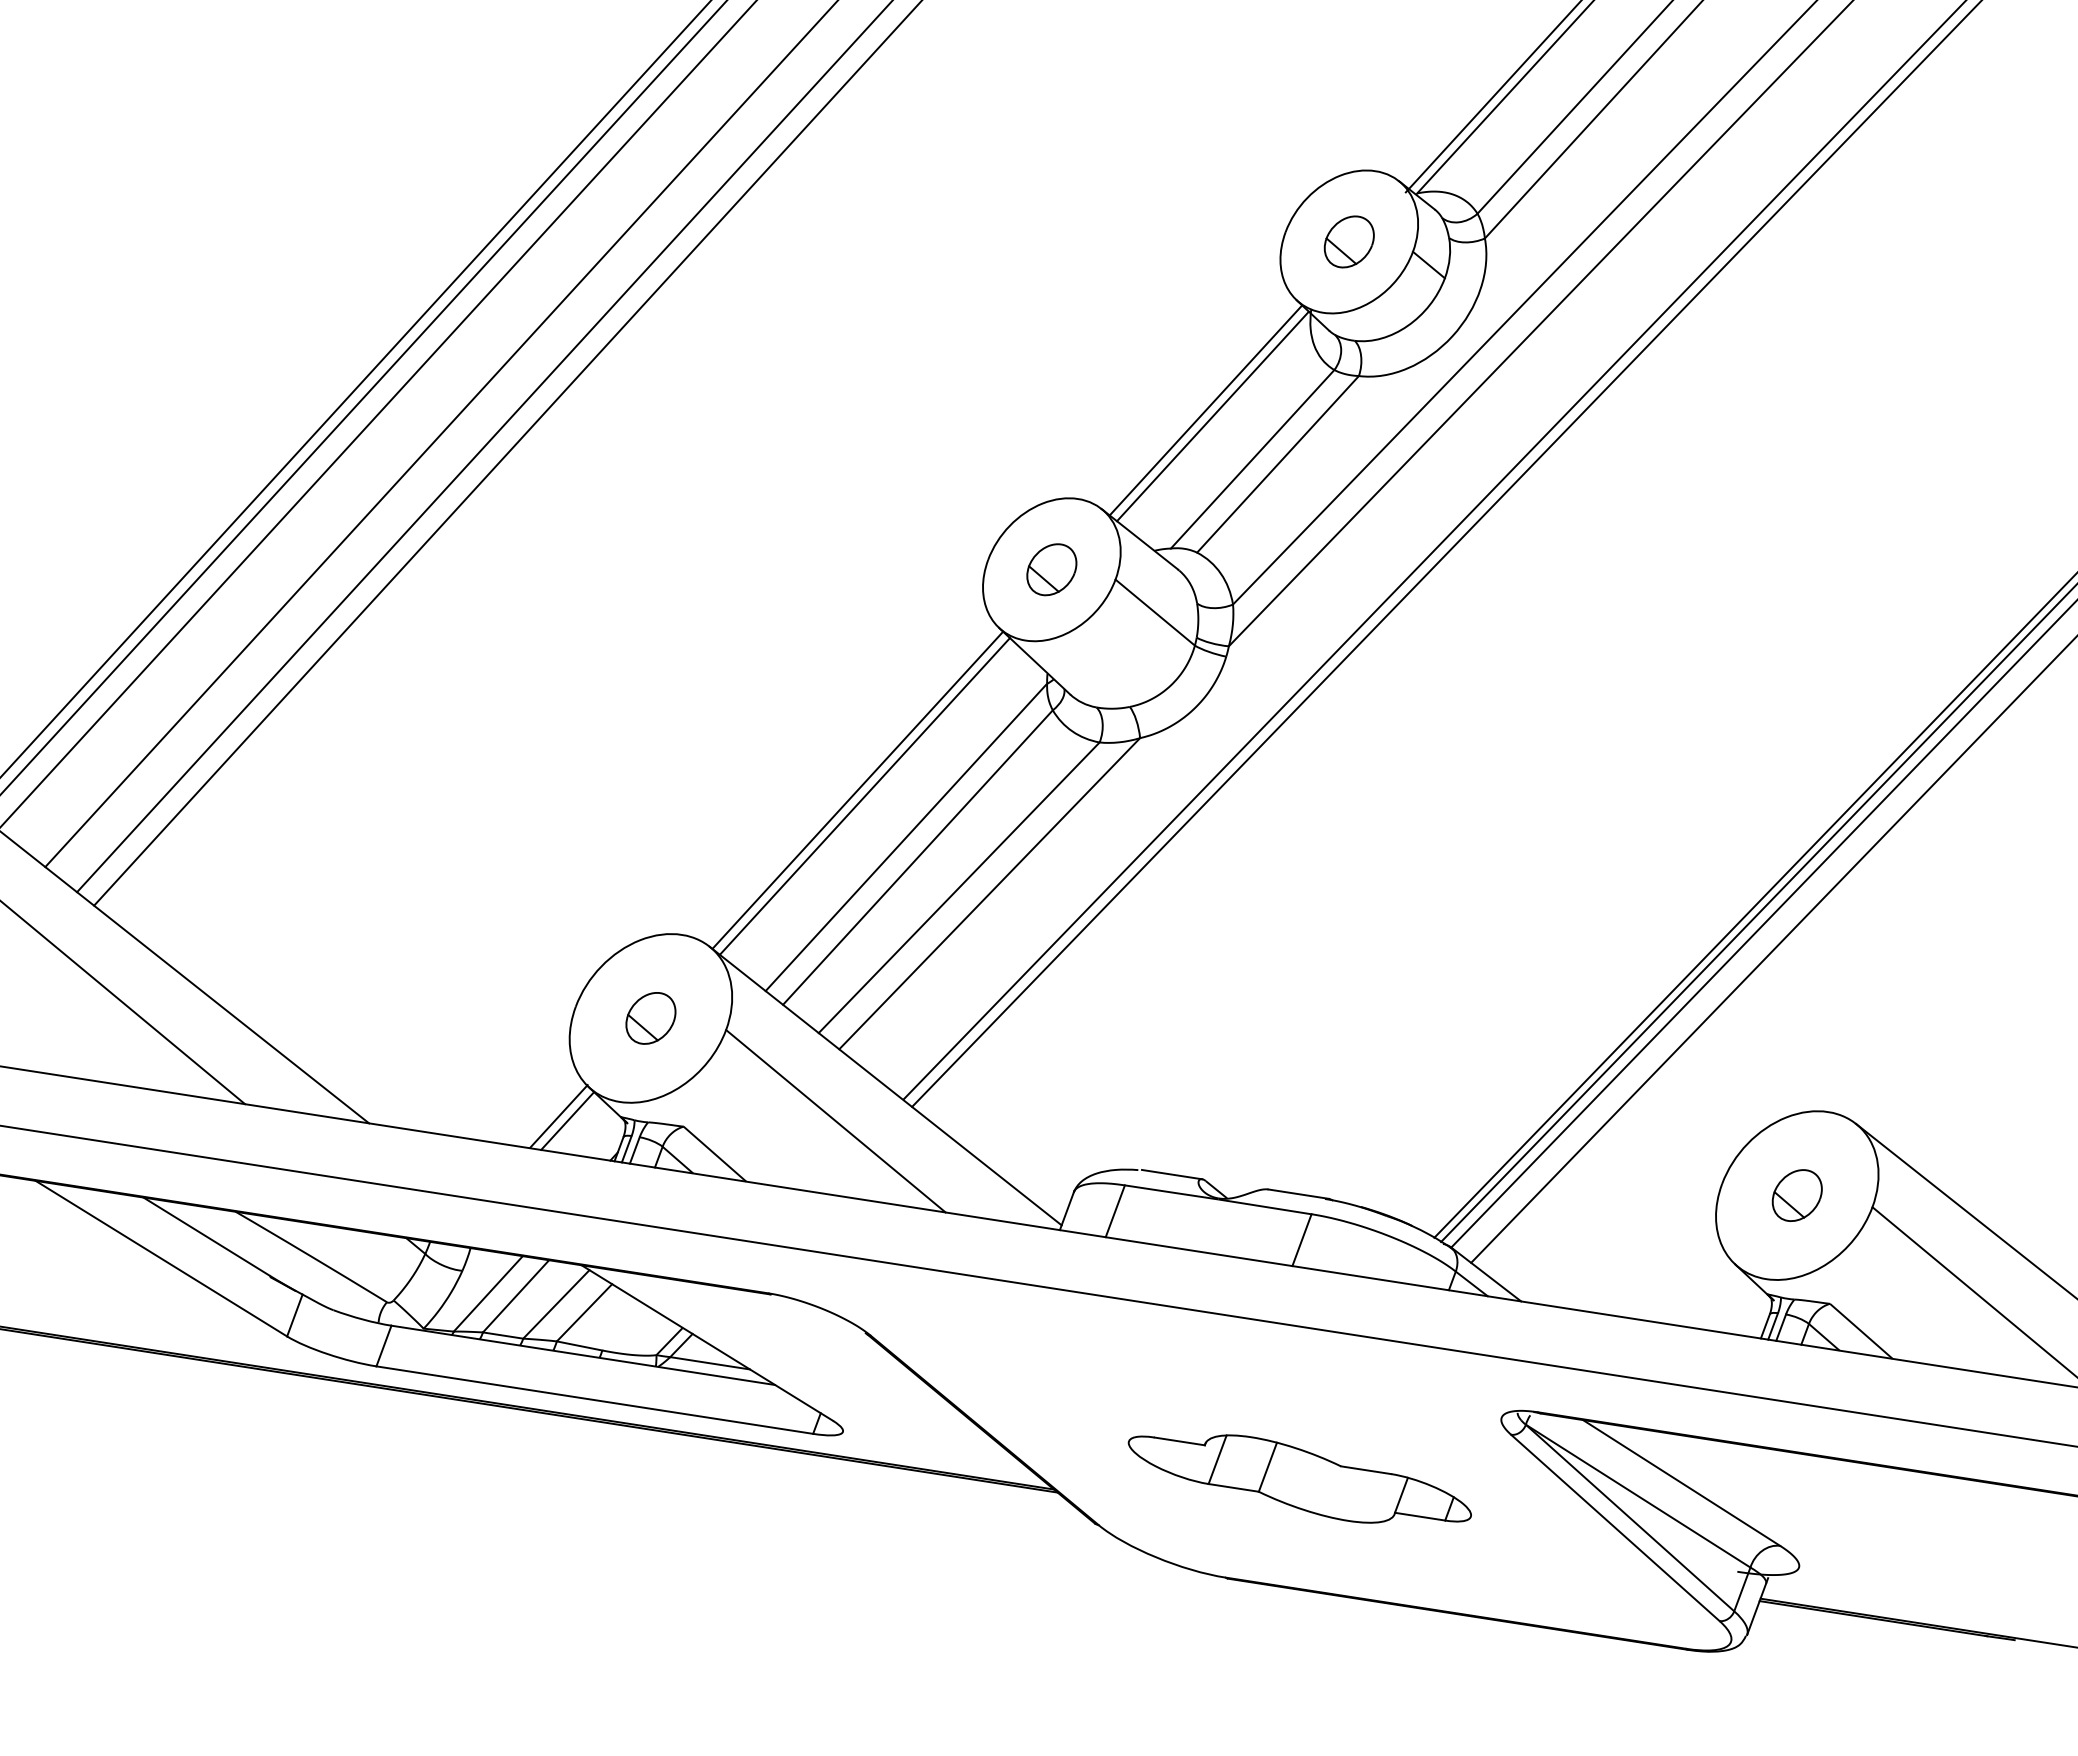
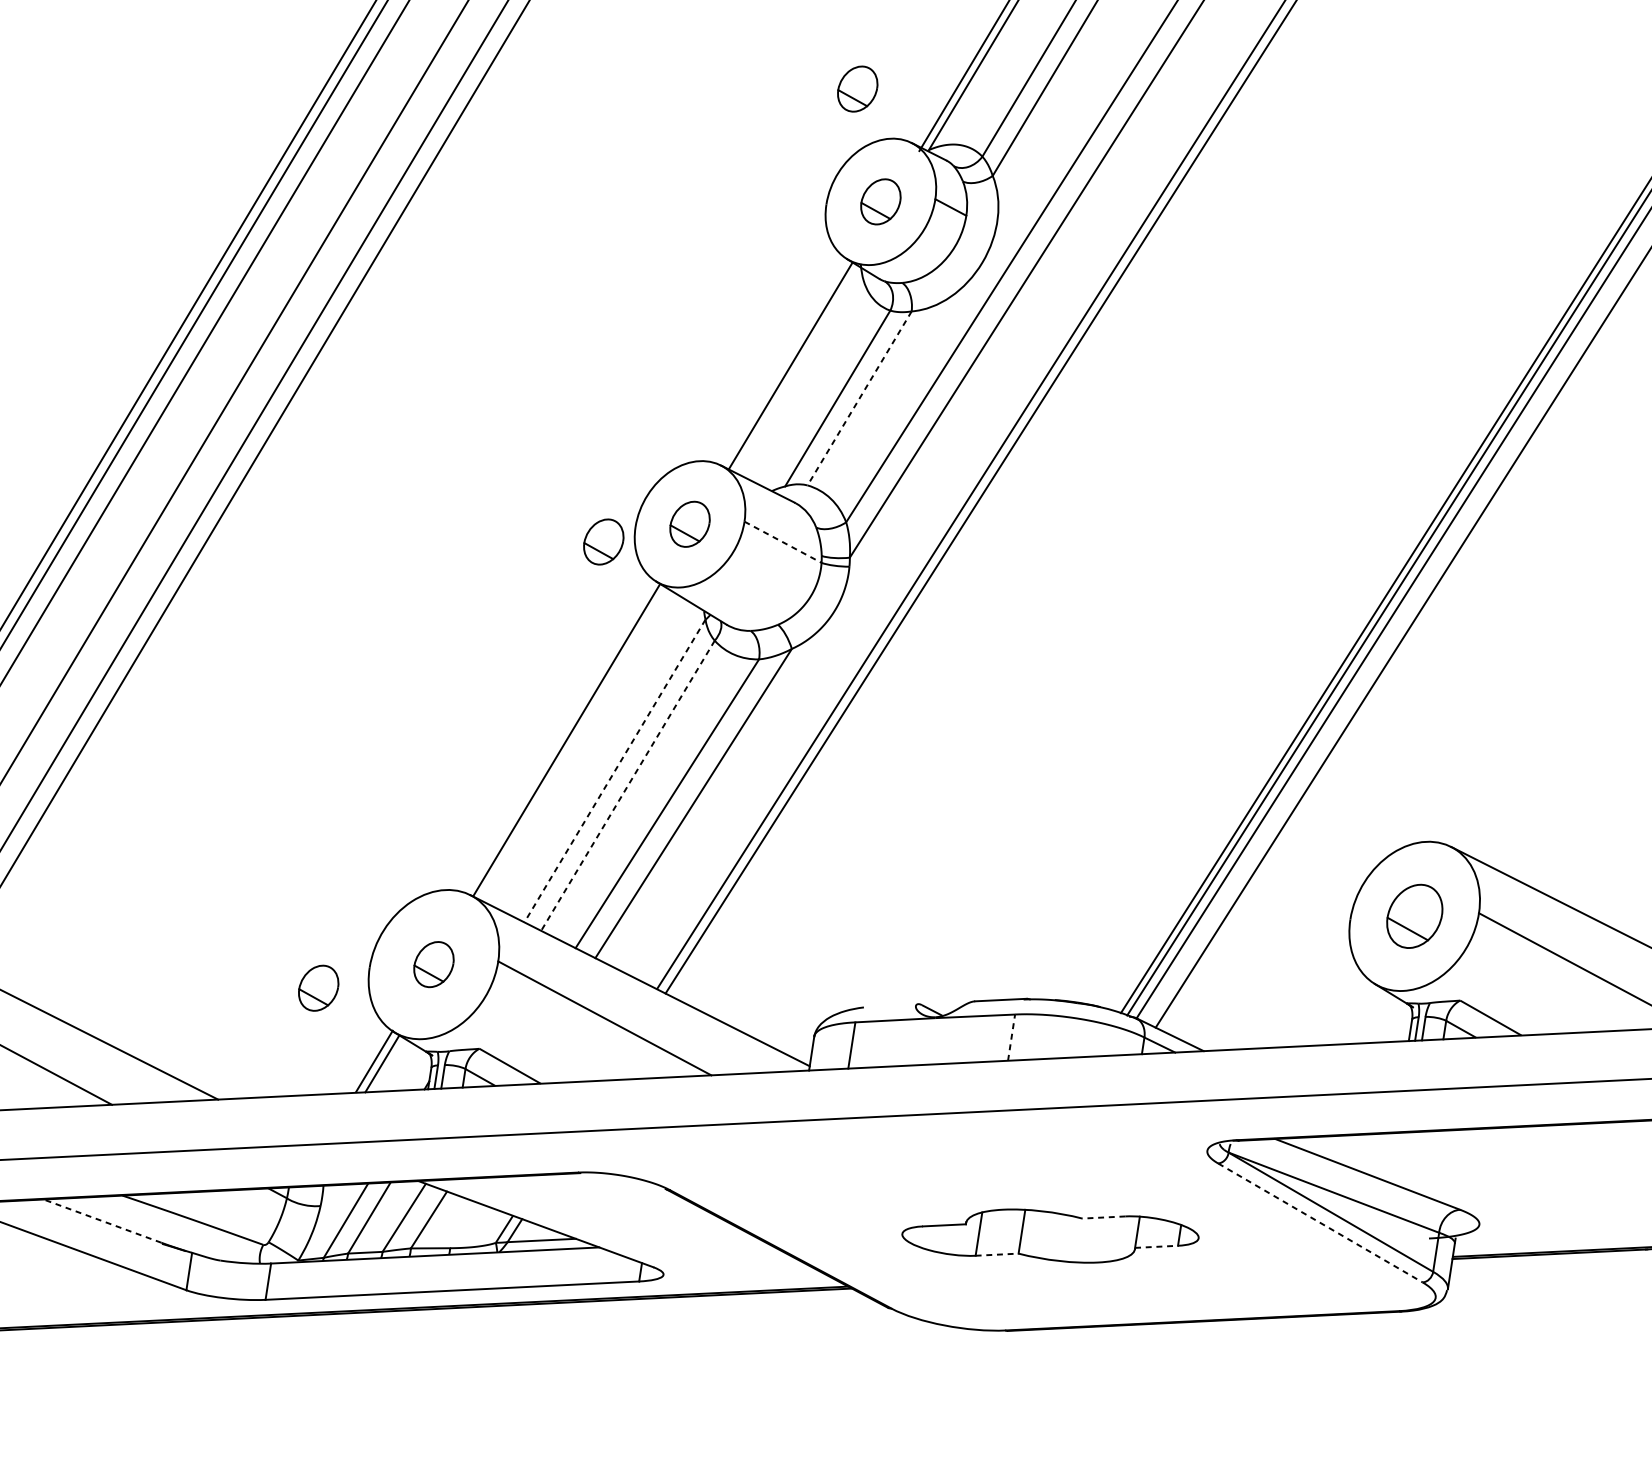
part: (1348, 105) -> (856, 88), added
line: (1212, 416) -> (797, 369), removed
line: (1278, 464) -> (860, 398), solid -> dashed
part: (947, 569) -> (603, 541), added
line: (1155, 612) -> (783, 542), solid -> dashed
line: (864, 796) -> (573, 744), removed
line: (906, 837) -> (615, 771), solid -> dashed
line: (917, 857) -> (627, 785), solid -> dashed
part: (511, 1018) -> (318, 988), added
line: (1171, 1174) -> (892, 1005), removed
part: (1796, 1195) -> (1414, 916), size x1.4
line: (206, 1236) -> (102, 1221), solid -> dashed
line: (1302, 1240) -> (1012, 1037), solid -> dashed
line: (1365, 1470) -> (1103, 1217), solid -> dashed
line: (1234, 1487) -> (997, 1254), solid -> dashed
line: (1420, 1516) -> (1156, 1246), solid -> dashed
line: (1615, 1527) -> (1320, 1222), solid -> dashed

